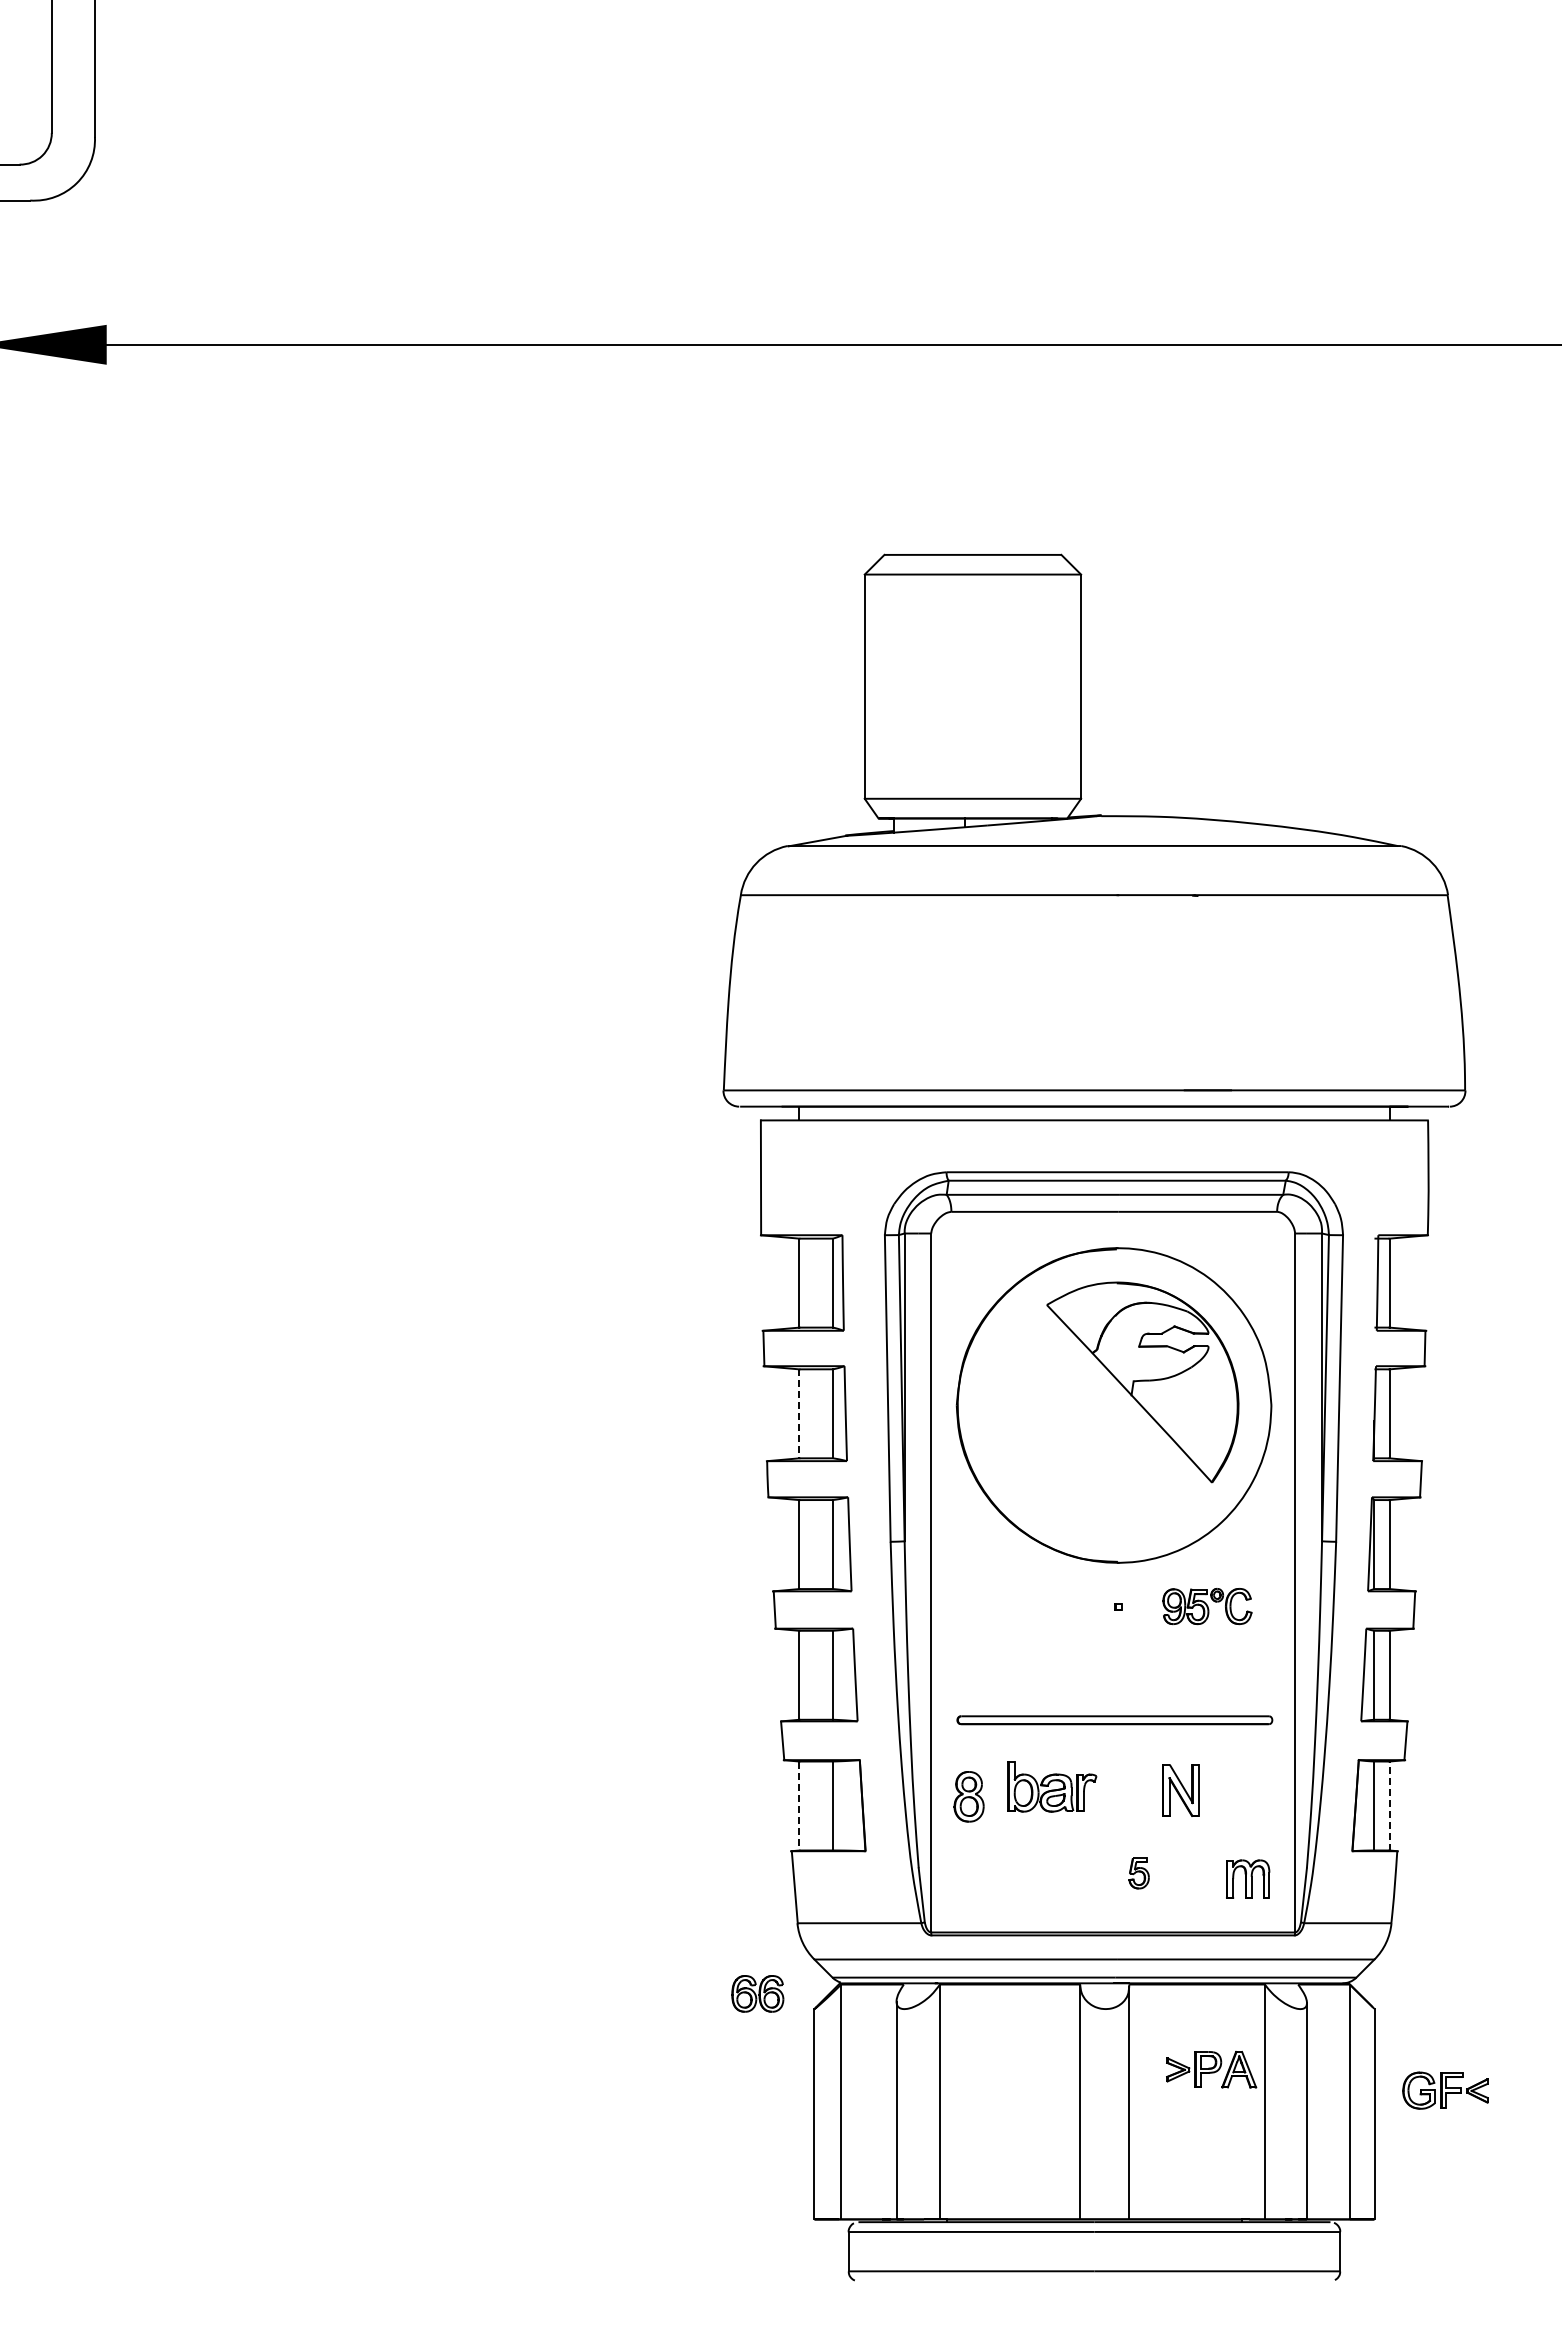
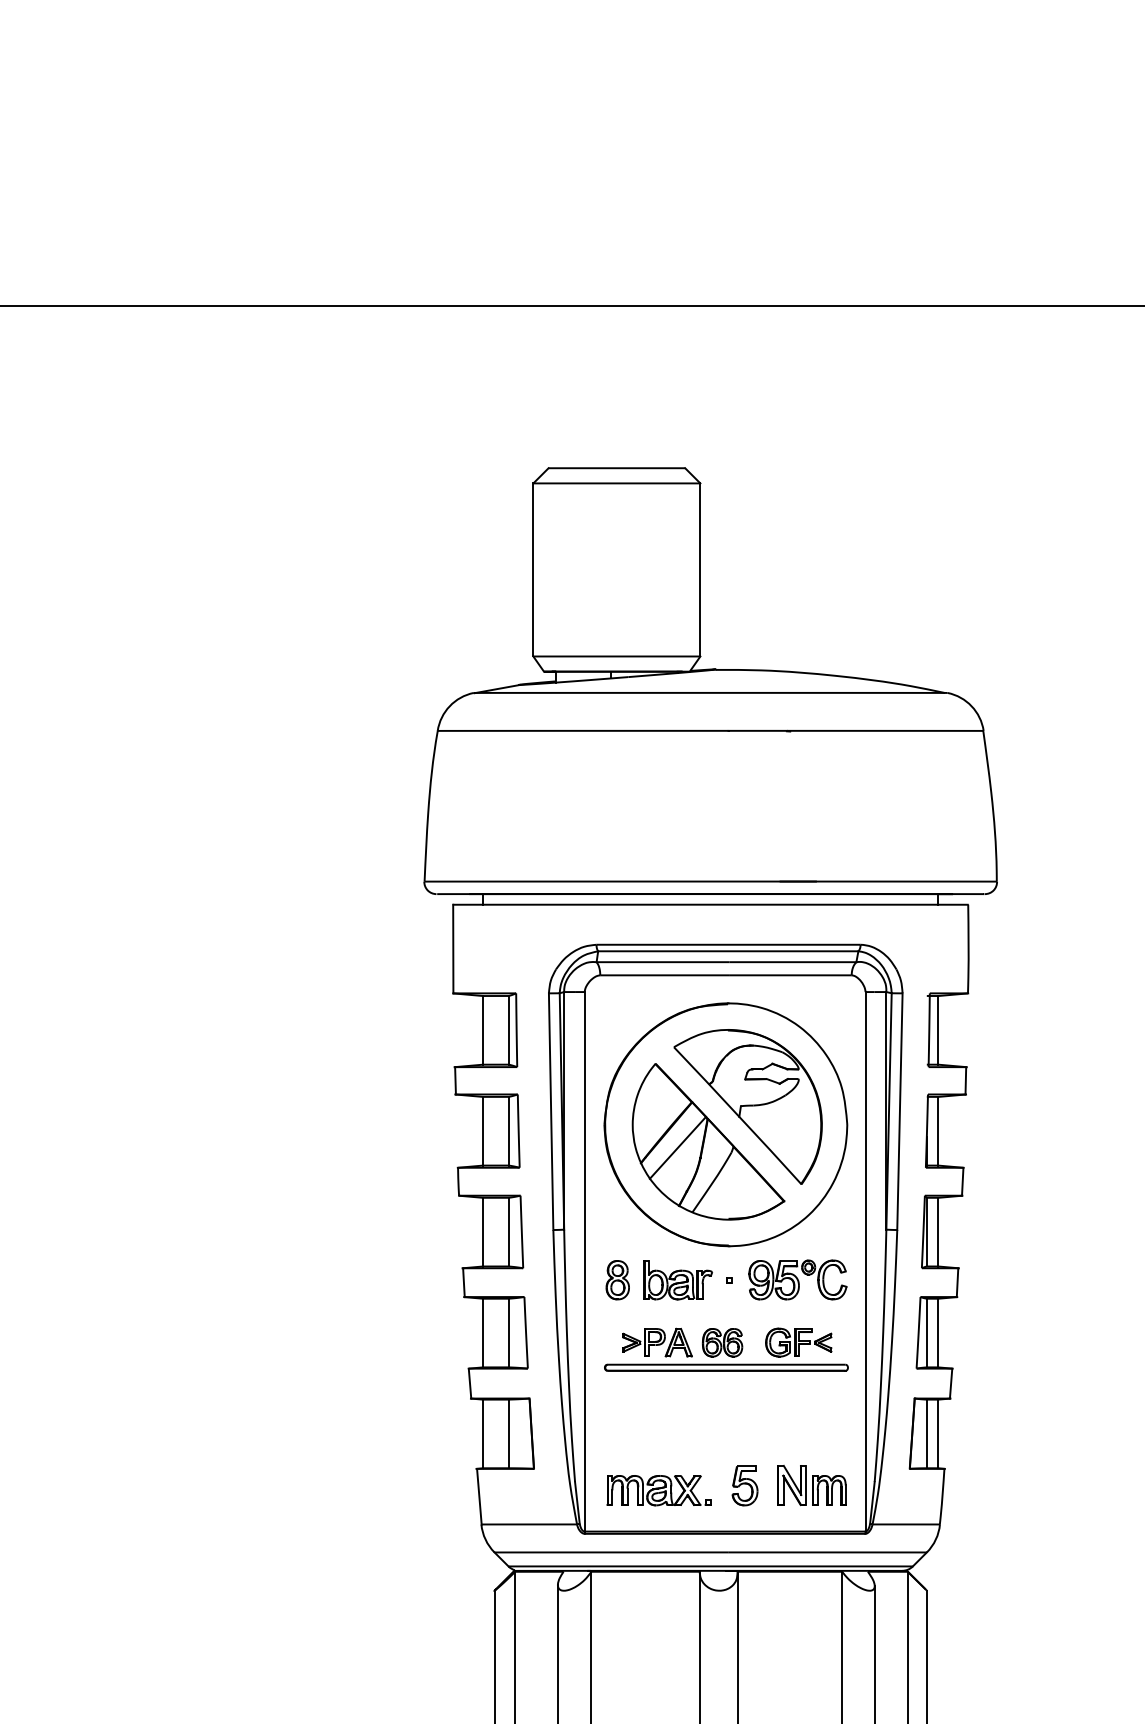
line: (799, 1414) -> (483, 1131), dashed -> solid
part: (1091, 1427) -> (708, 1141), added
part: (1207, 1606) -> (797, 1279), size x1.43
part: (1052, 1786) -> (678, 1279), moved
part: (1180, 1790) -> (791, 1485), moved
part: (968, 1796) -> (617, 1279), moved
line: (1389, 1805) -> (938, 1433), dashed -> solid
line: (799, 1806) -> (483, 1434), dashed -> solid
part: (1139, 1873) -> (745, 1486), size x1.67
part: (1027, 1879) -> (659, 1490), added
part: (757, 1993) -> (722, 1342), moved
part: (1211, 2069) -> (657, 1342), moved
part: (1445, 2090) -> (798, 1342), moved

